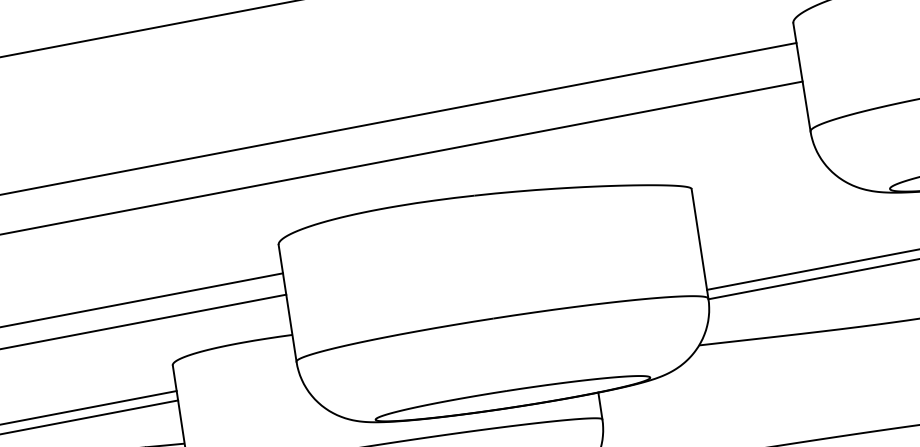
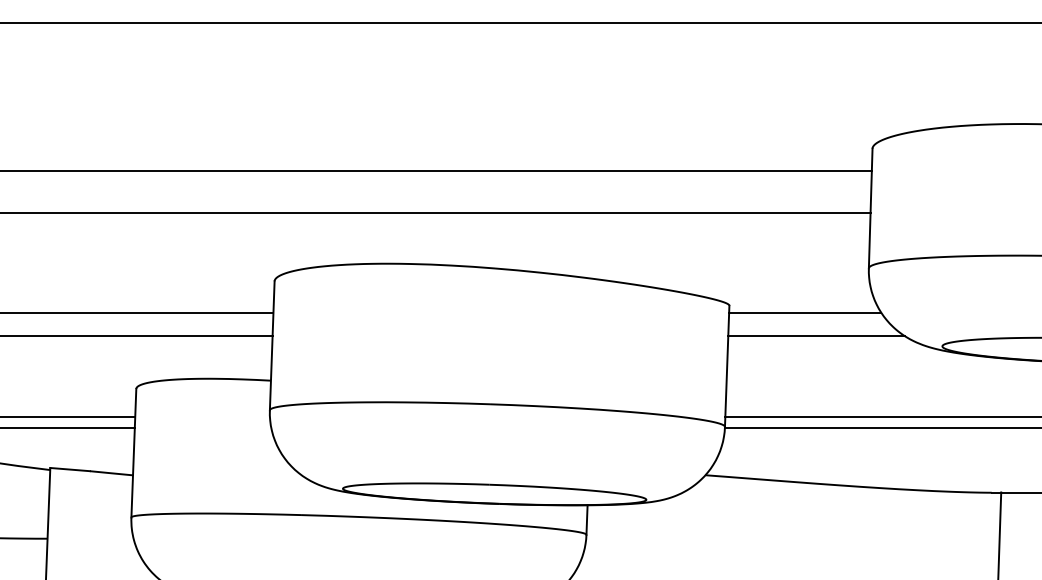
line: (761, 182) -> (805, 312), added
line: (775, 201) -> (816, 336), added

